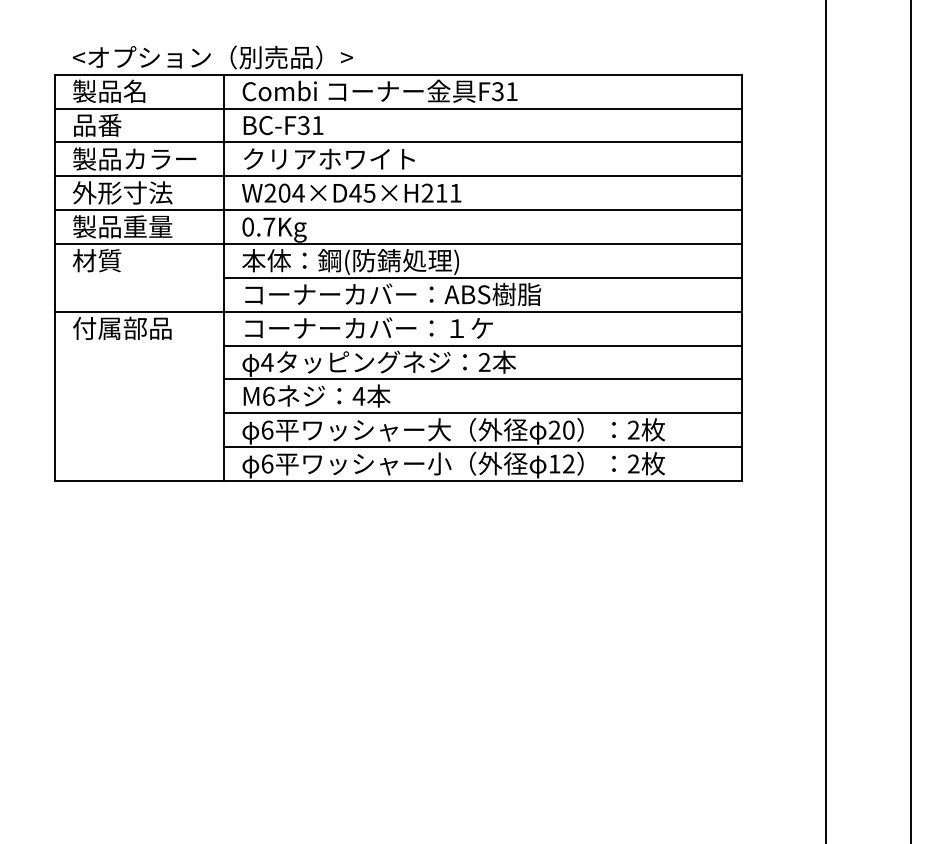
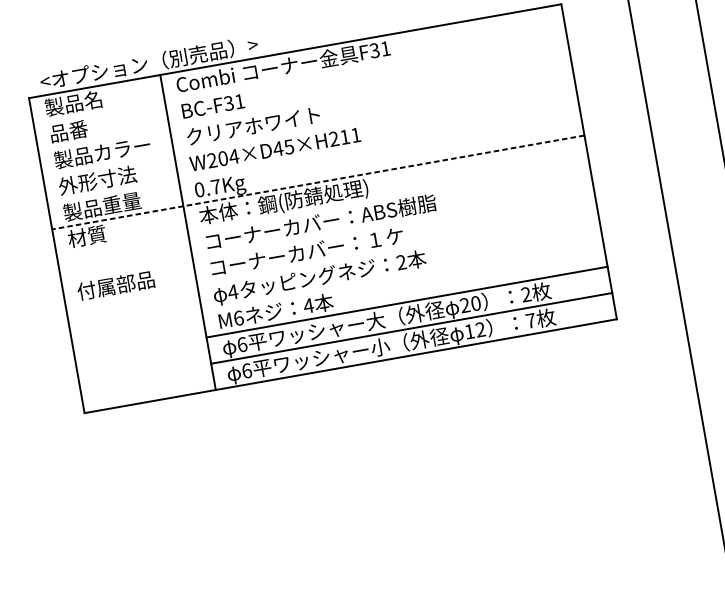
line: (398, 108) -> (299, 77), removed
line: (398, 142) -> (304, 103), removed
line: (398, 176) -> (309, 130), removed
line: (398, 210) -> (313, 156), removed
line: (397, 244) -> (317, 182), solid -> dashed
line: (482, 277) -> (388, 196), removed
line: (398, 311) -> (327, 234), removed
line: (482, 345) -> (397, 249), removed
line: (482, 379) -> (402, 275), removed
text: (633, 463) -> (530, 320), 2 -> 7

